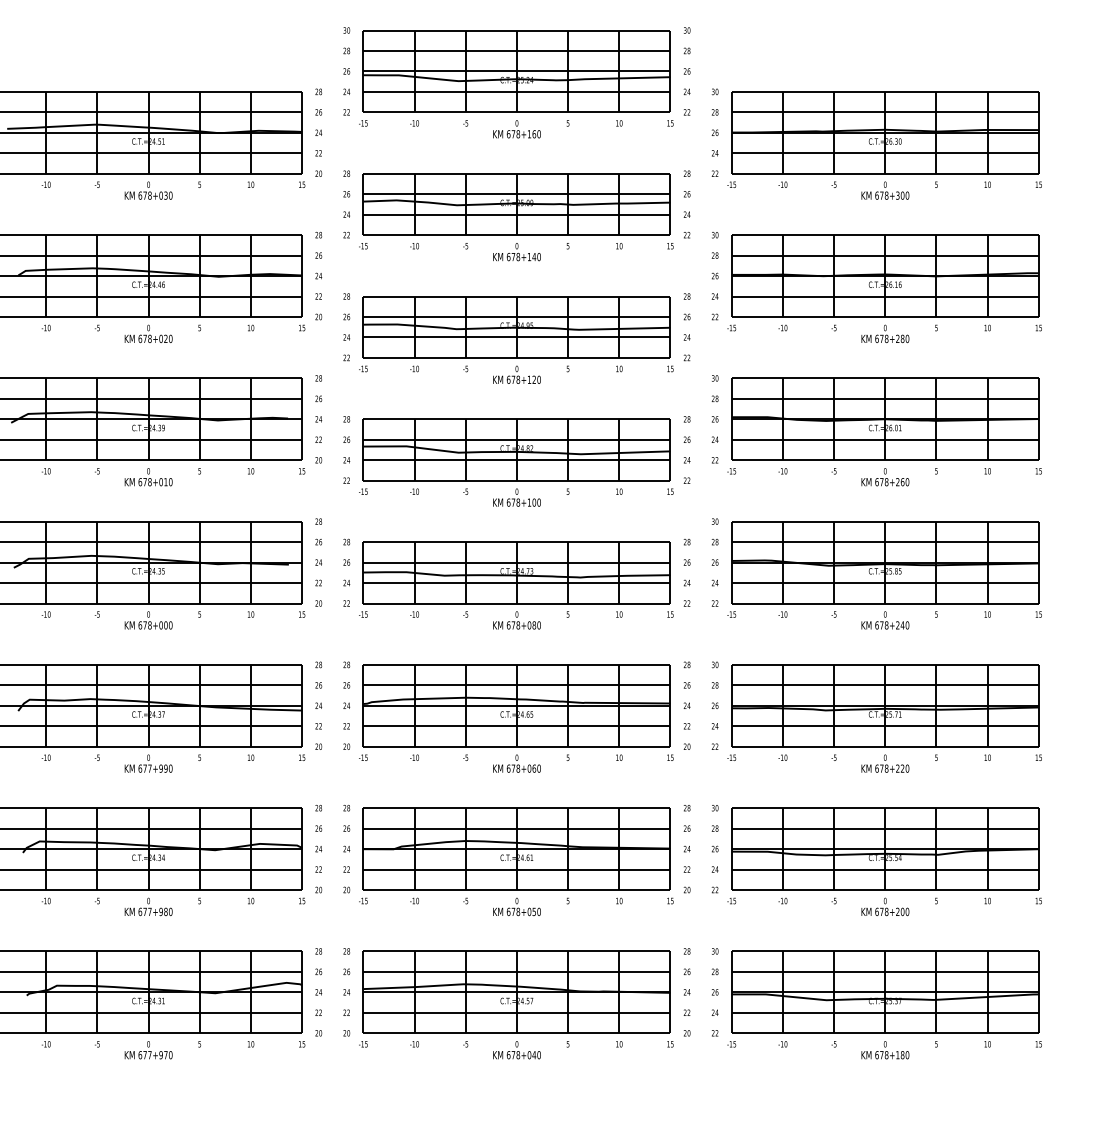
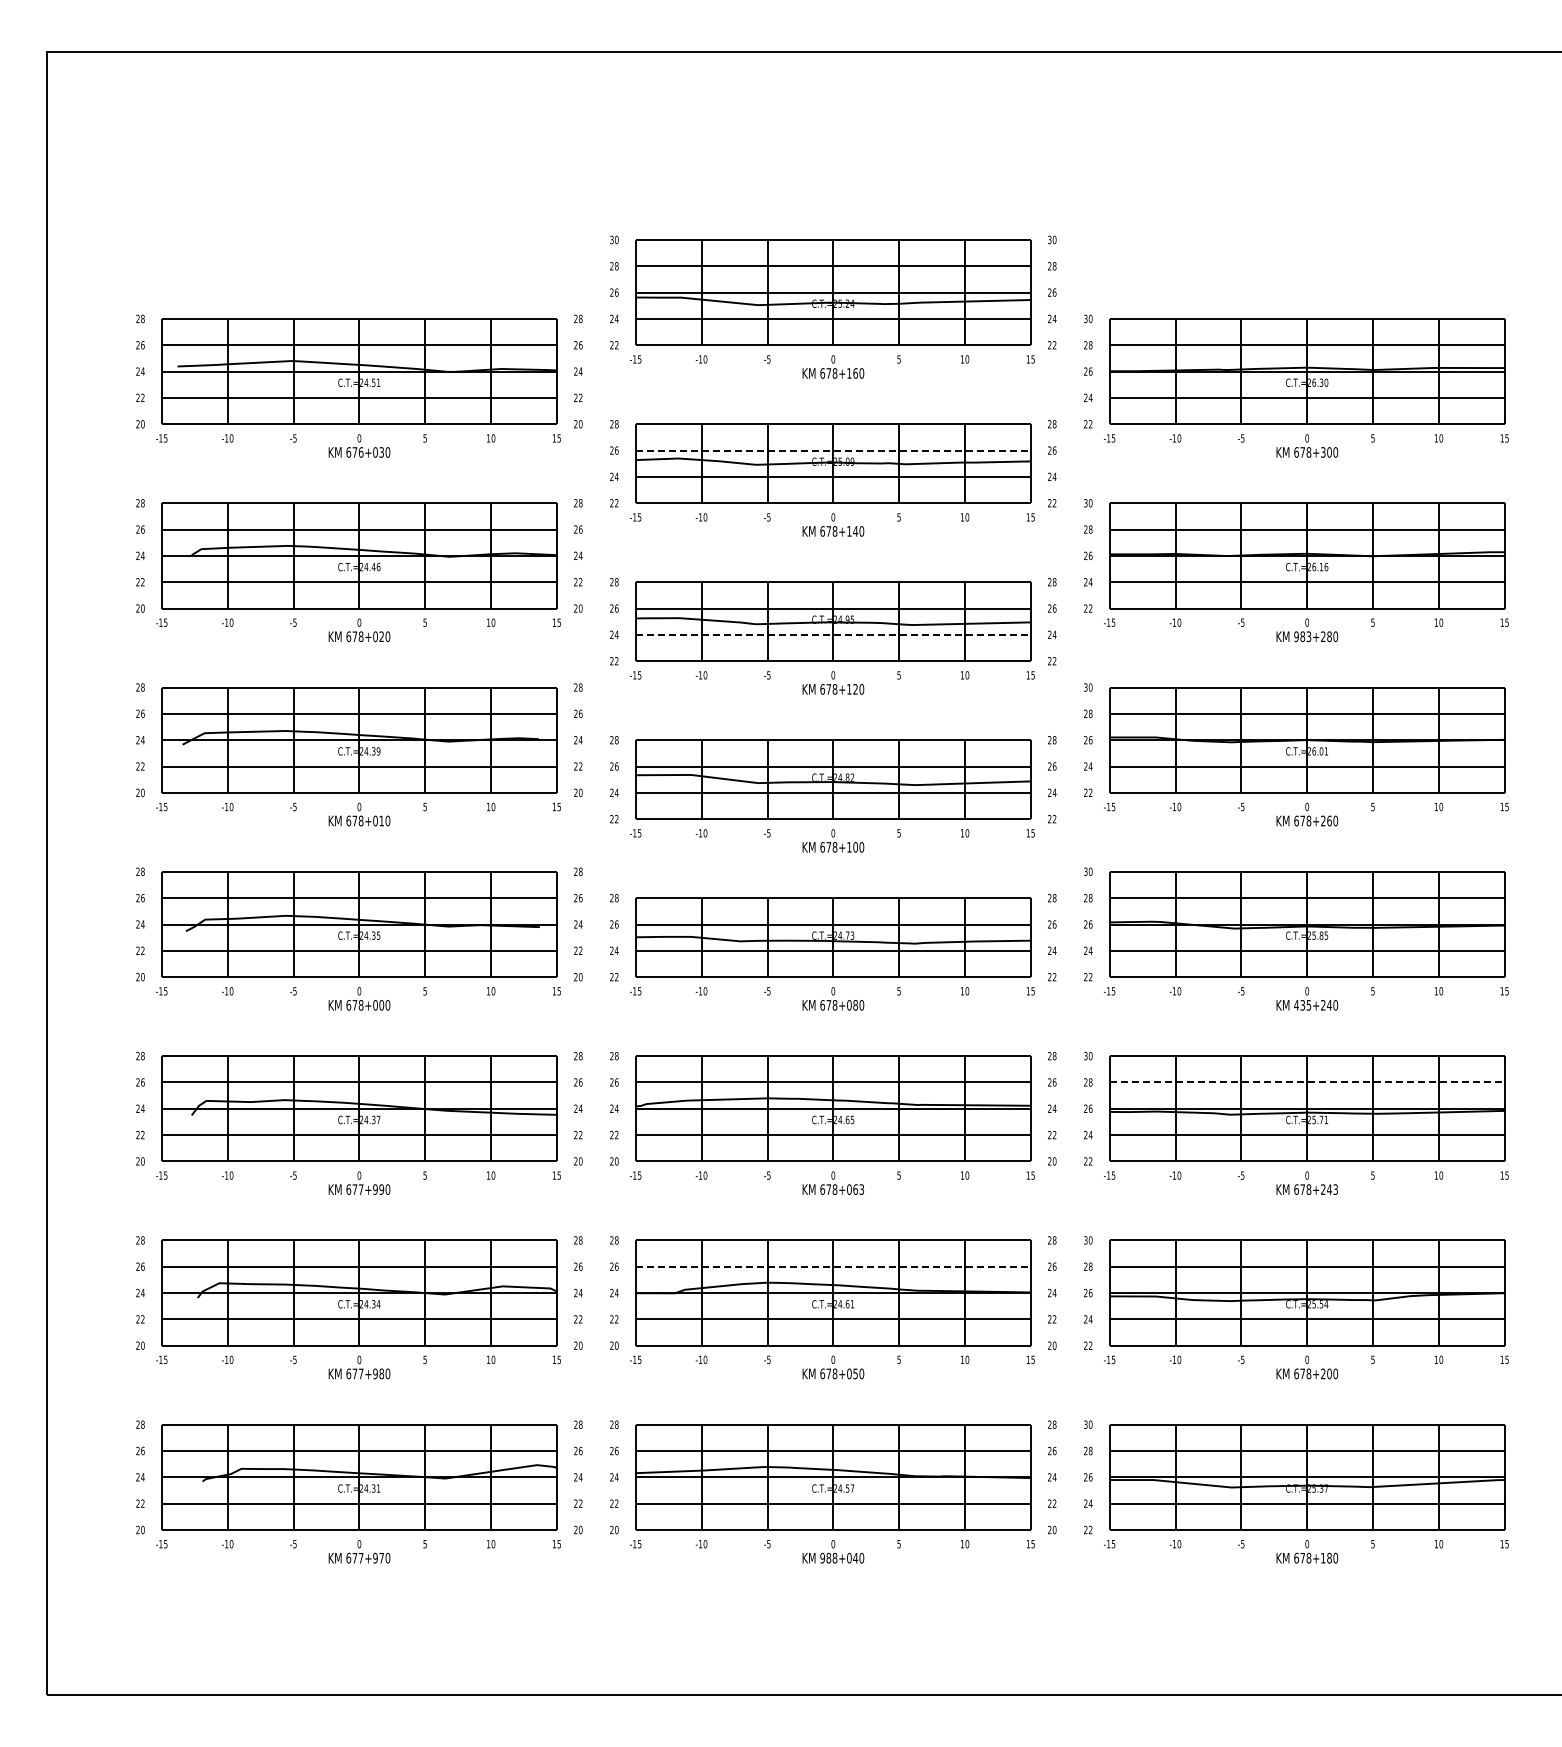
line: (517, 194) -> (833, 450), solid -> dashed
text: (149, 195) -> (360, 452), 678+030 -> 676+030
line: (517, 337) -> (833, 634), solid -> dashed
text: (881, 338) -> (1302, 636), 678+280 -> 983+280
text: (881, 625) -> (1302, 1005), 678+240 -> 435+240
line: (885, 685) -> (1307, 1082), solid -> dashed
text: (538, 768) -> (861, 1189), 678+060 -> 678+063
text: (904, 768) -> (1332, 1189), 678+220 -> 678+243
line: (517, 828) -> (833, 1266), solid -> dashed
text: (510, 1054) -> (825, 1557), 678+040 -> 988+040

